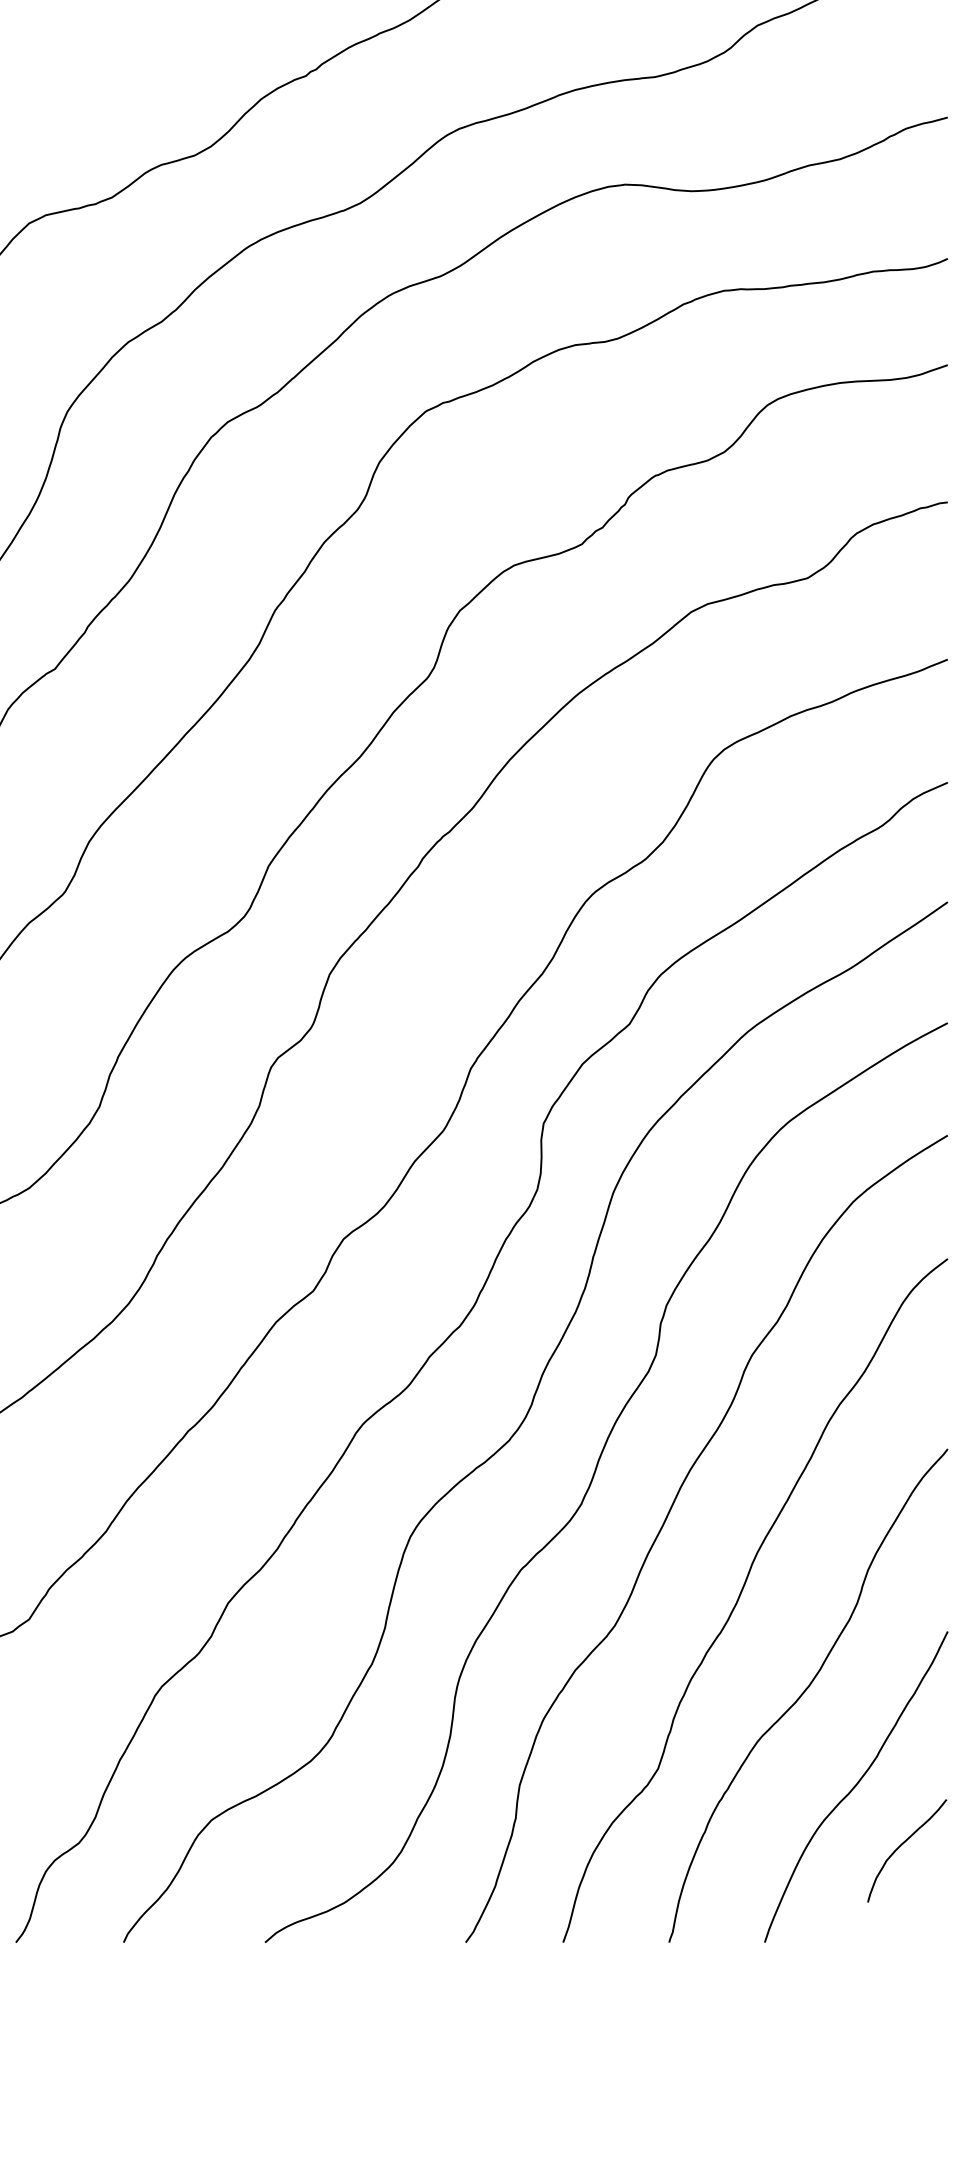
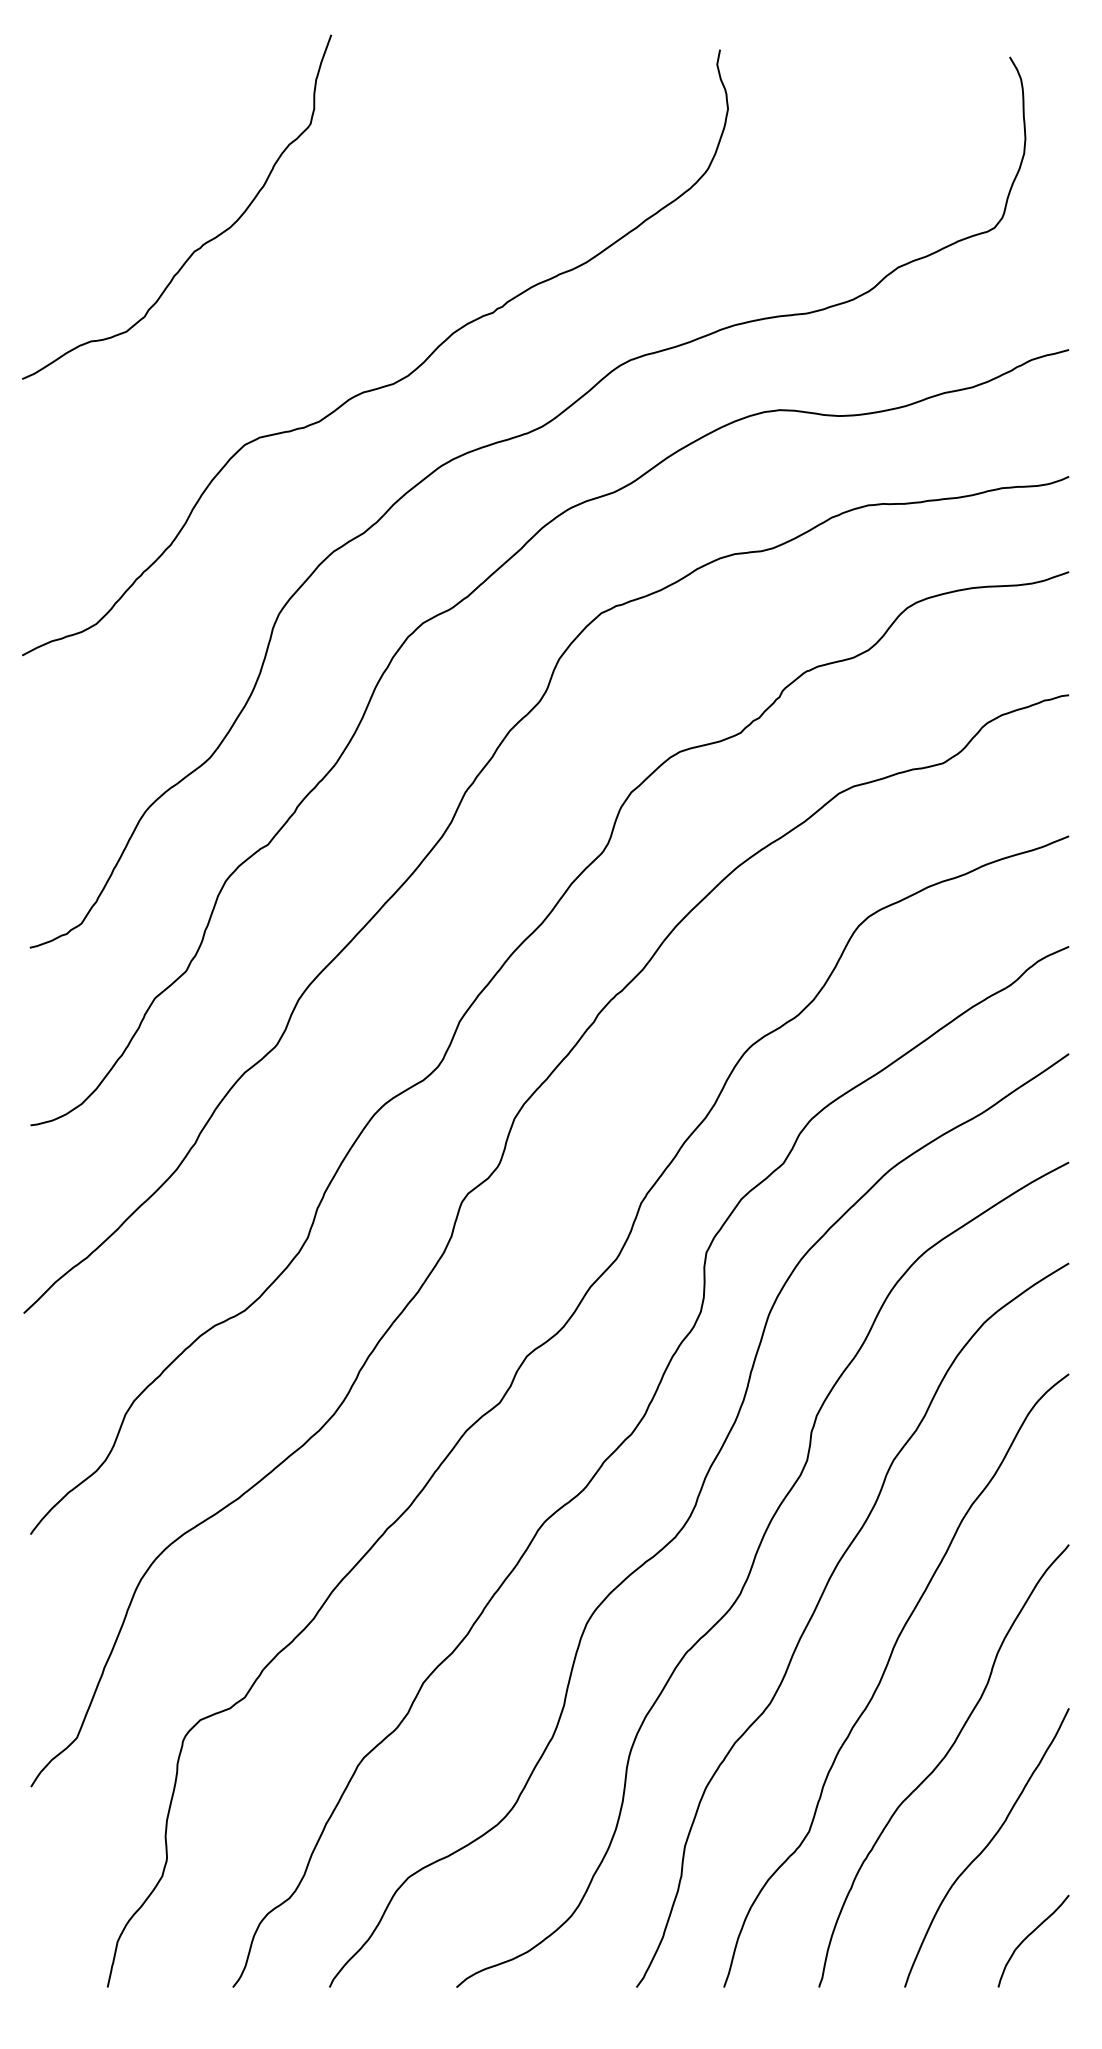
curve: (902, 1845) -> (1029, 1936), moved

